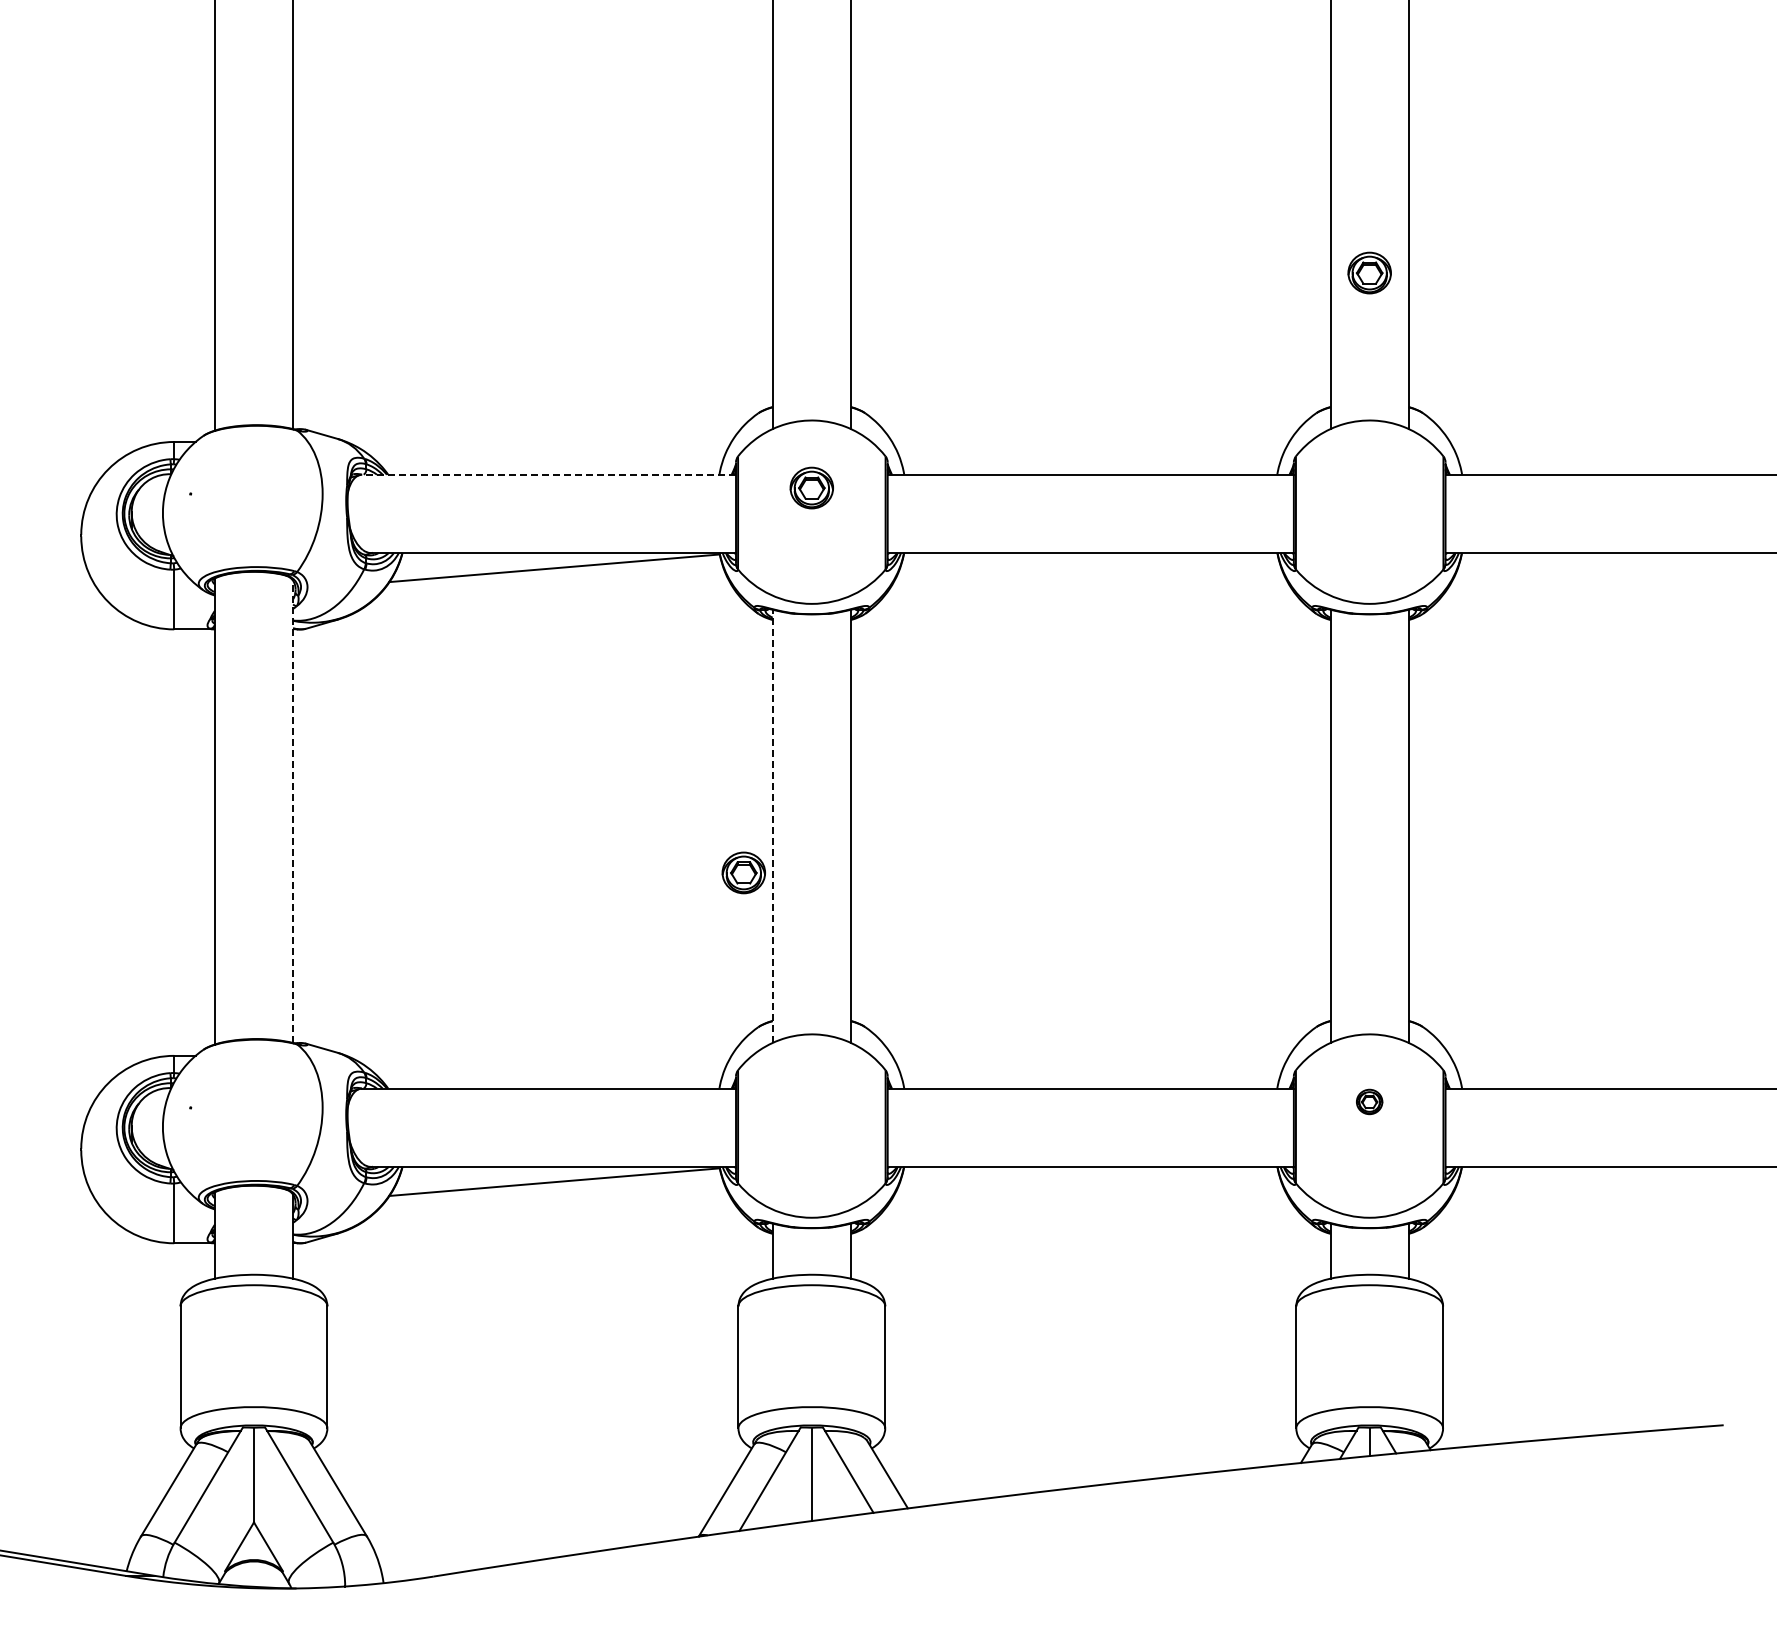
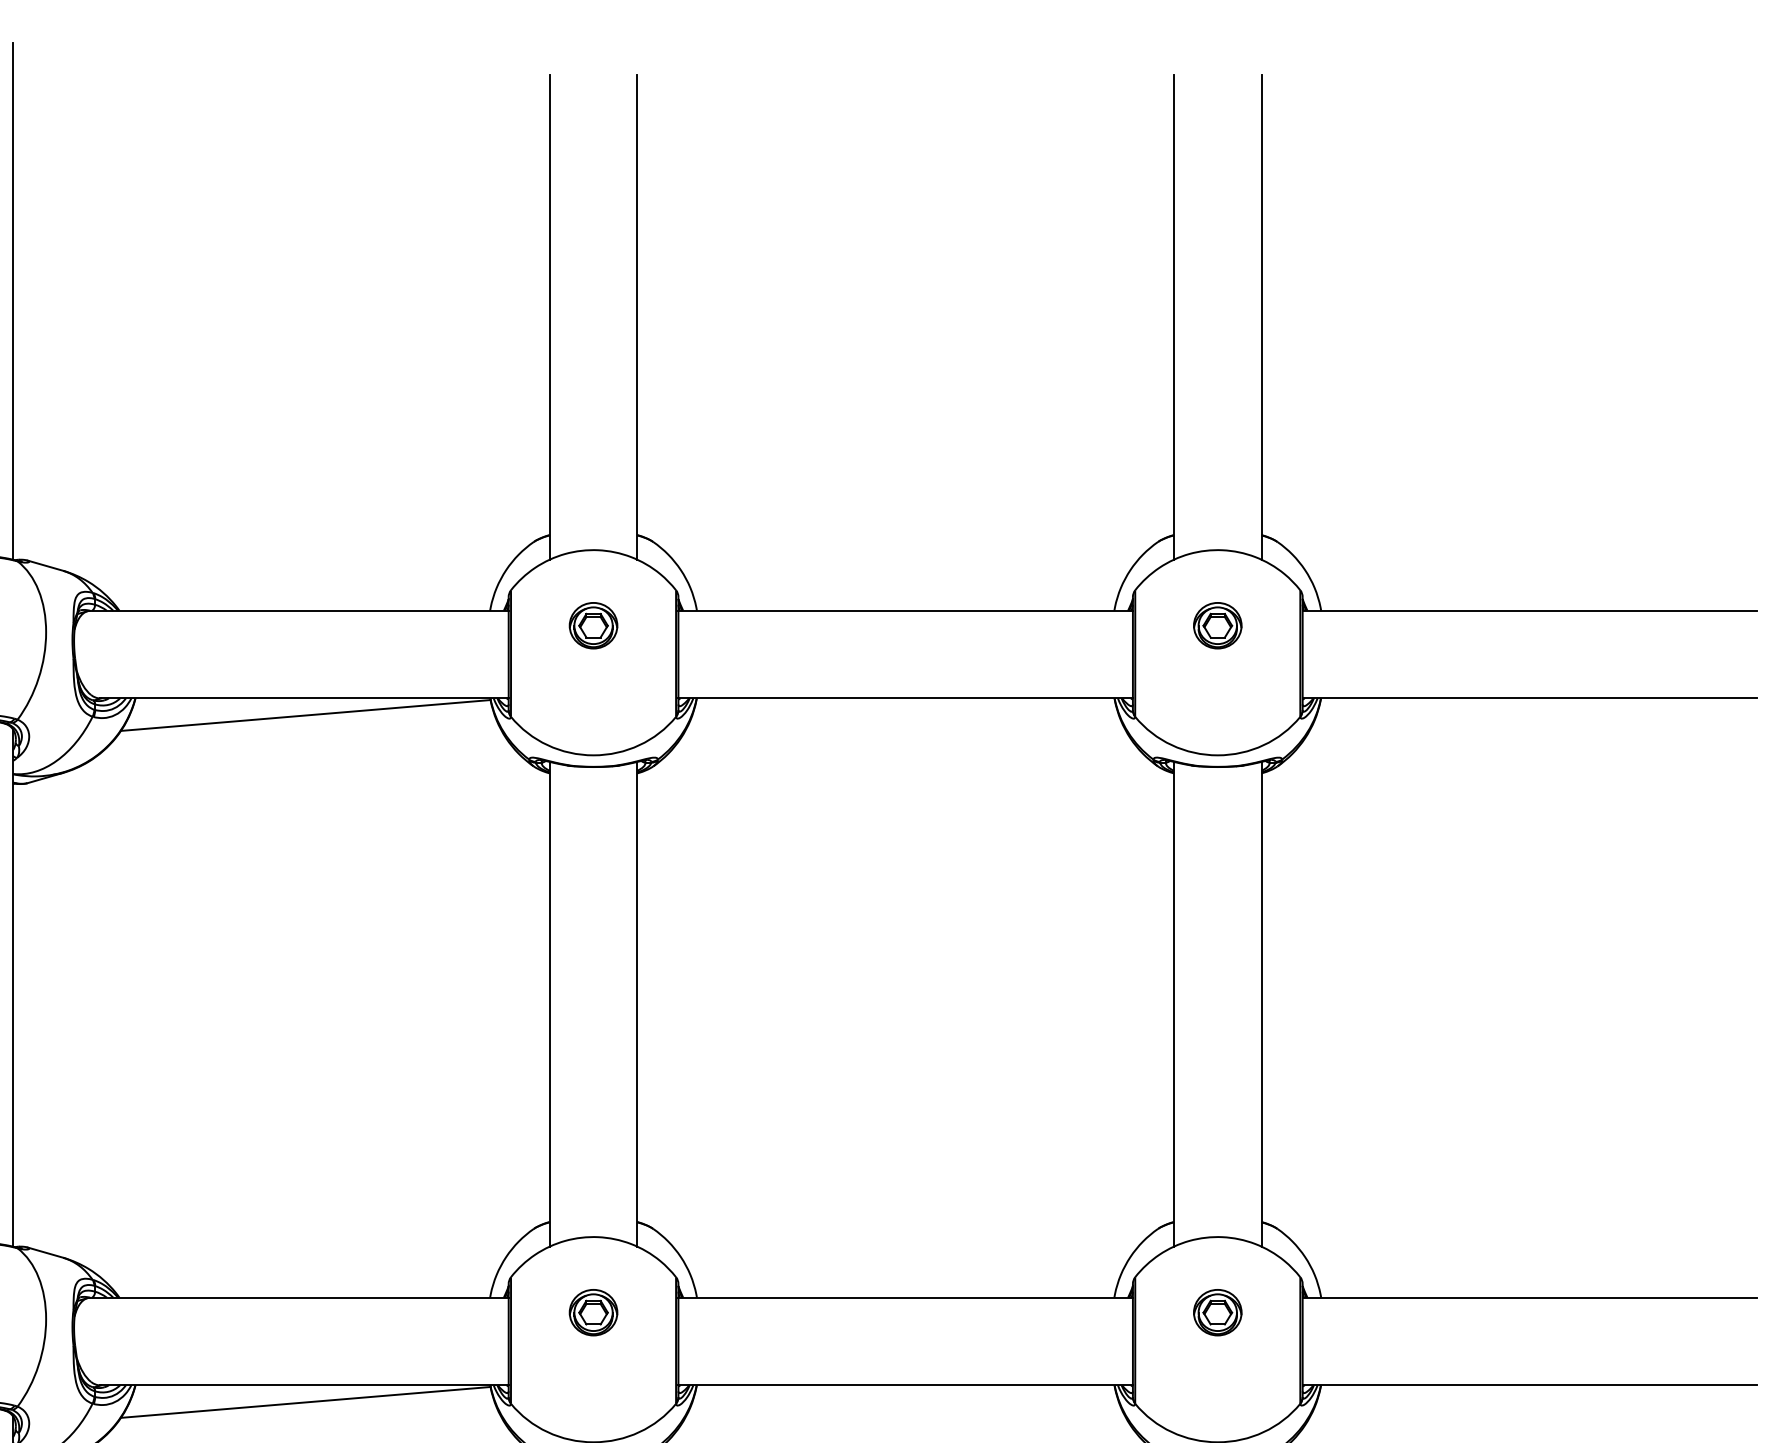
part: (1369, 272) -> (1217, 625), moved
line: (549, 474) -> (299, 610), dashed -> solid
line: (293, 811) -> (13, 987), dashed -> solid
line: (772, 826) -> (549, 1004), dashed -> solid
part: (743, 872) -> (593, 1312), moved
part: (1369, 1101) -> (1217, 1312), size x1.67

